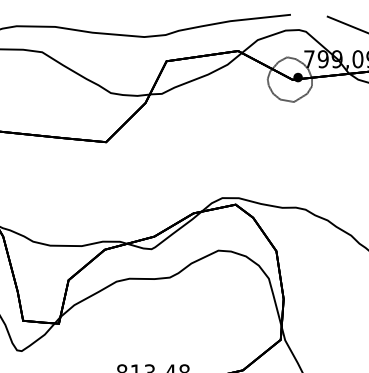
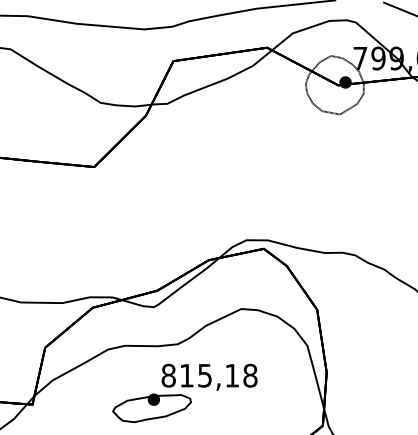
part: (174, 314) -> (183, 392), added

